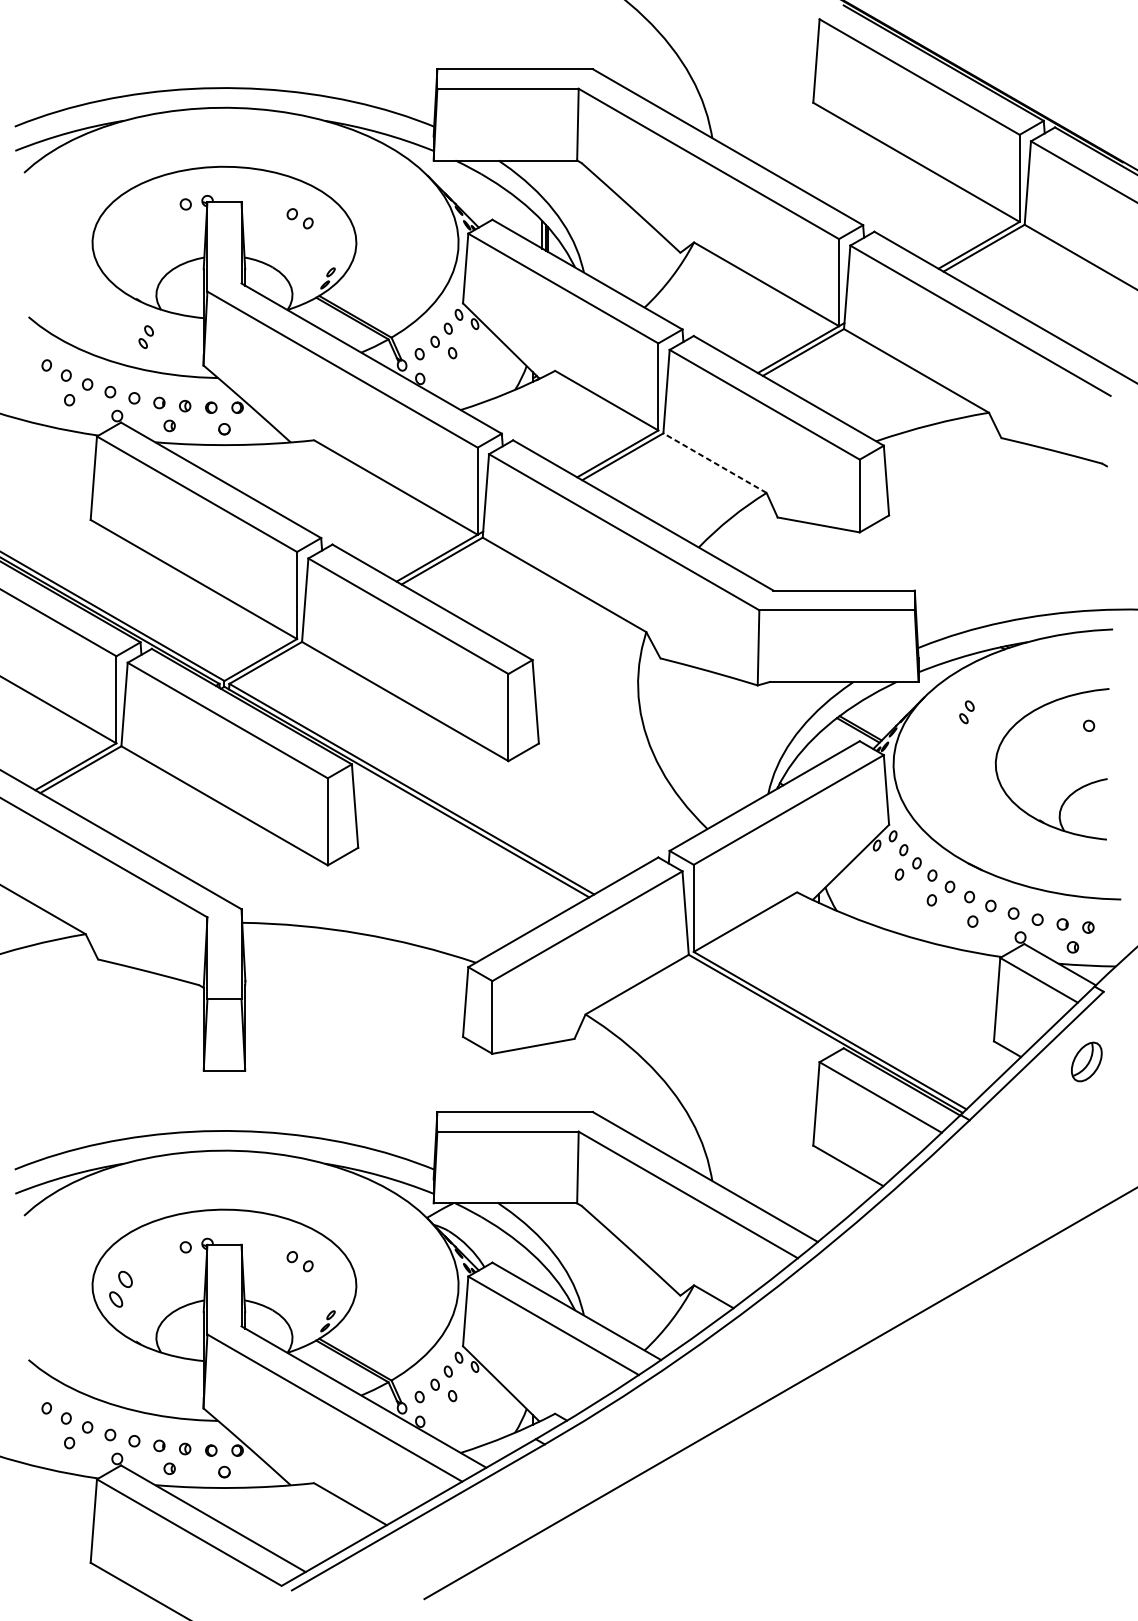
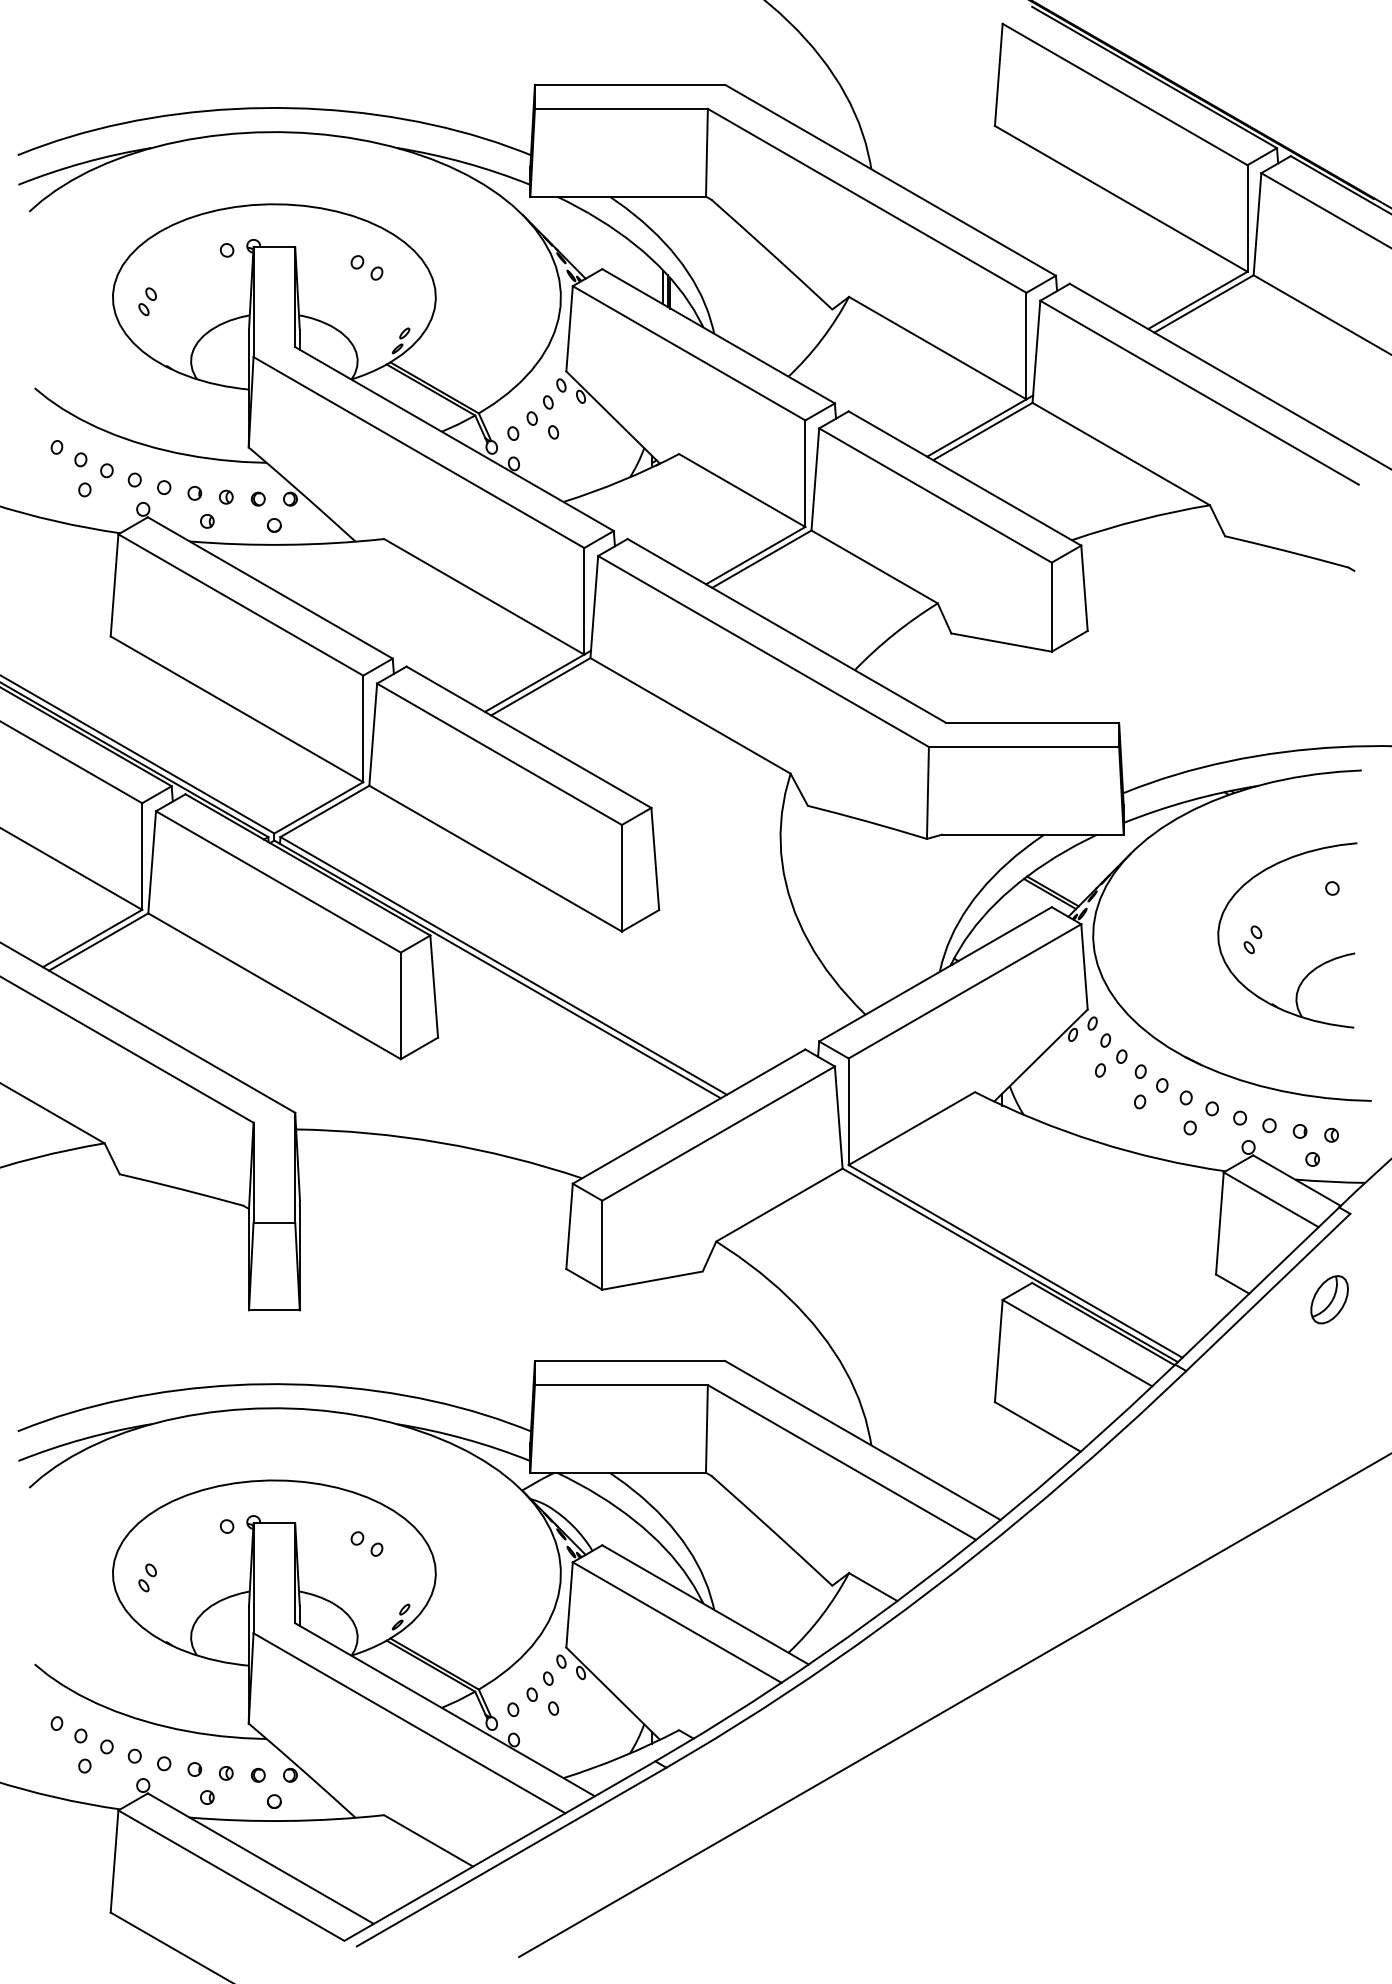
part: (146, 336) -> (147, 301), moved
line: (714, 462) -> (874, 566), dashed -> solid
part: (966, 712) -> (1252, 939), moved
part: (120, 1288) -> (147, 1577), size x0.62

